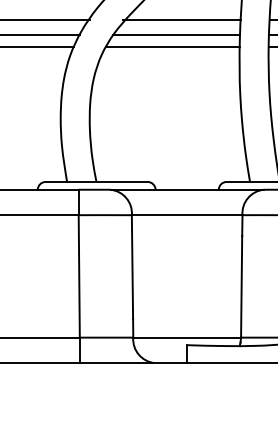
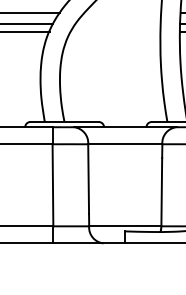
line: (181, 20) -> (121, 13), removed
line: (175, 34) -> (117, 23), removed
line: (172, 46) -> (115, 31), removed

